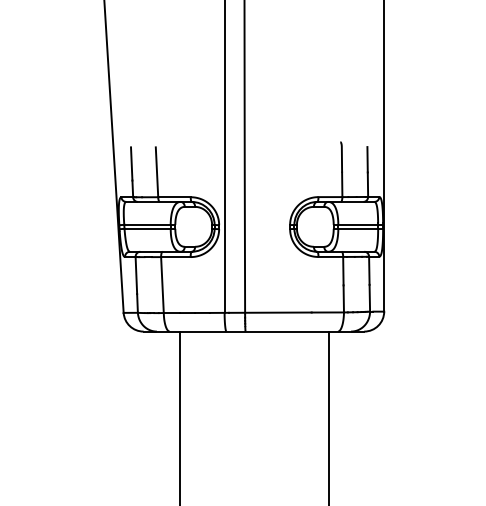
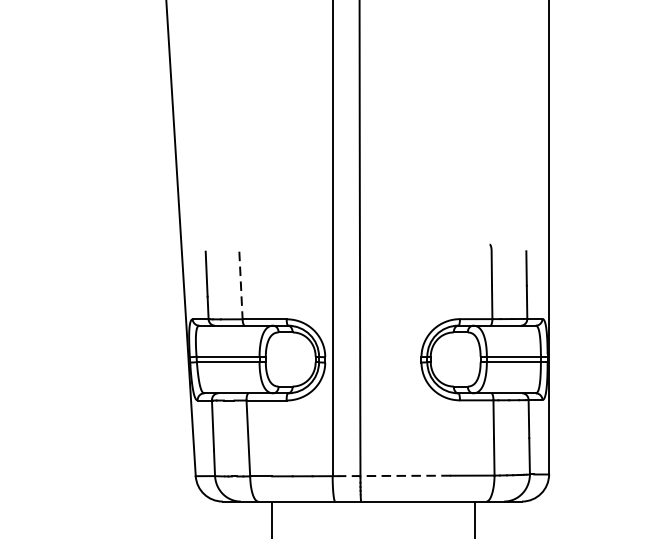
line: (157, 172) -> (241, 285), solid -> dashed
line: (269, 312) -> (393, 475), solid -> dashed

